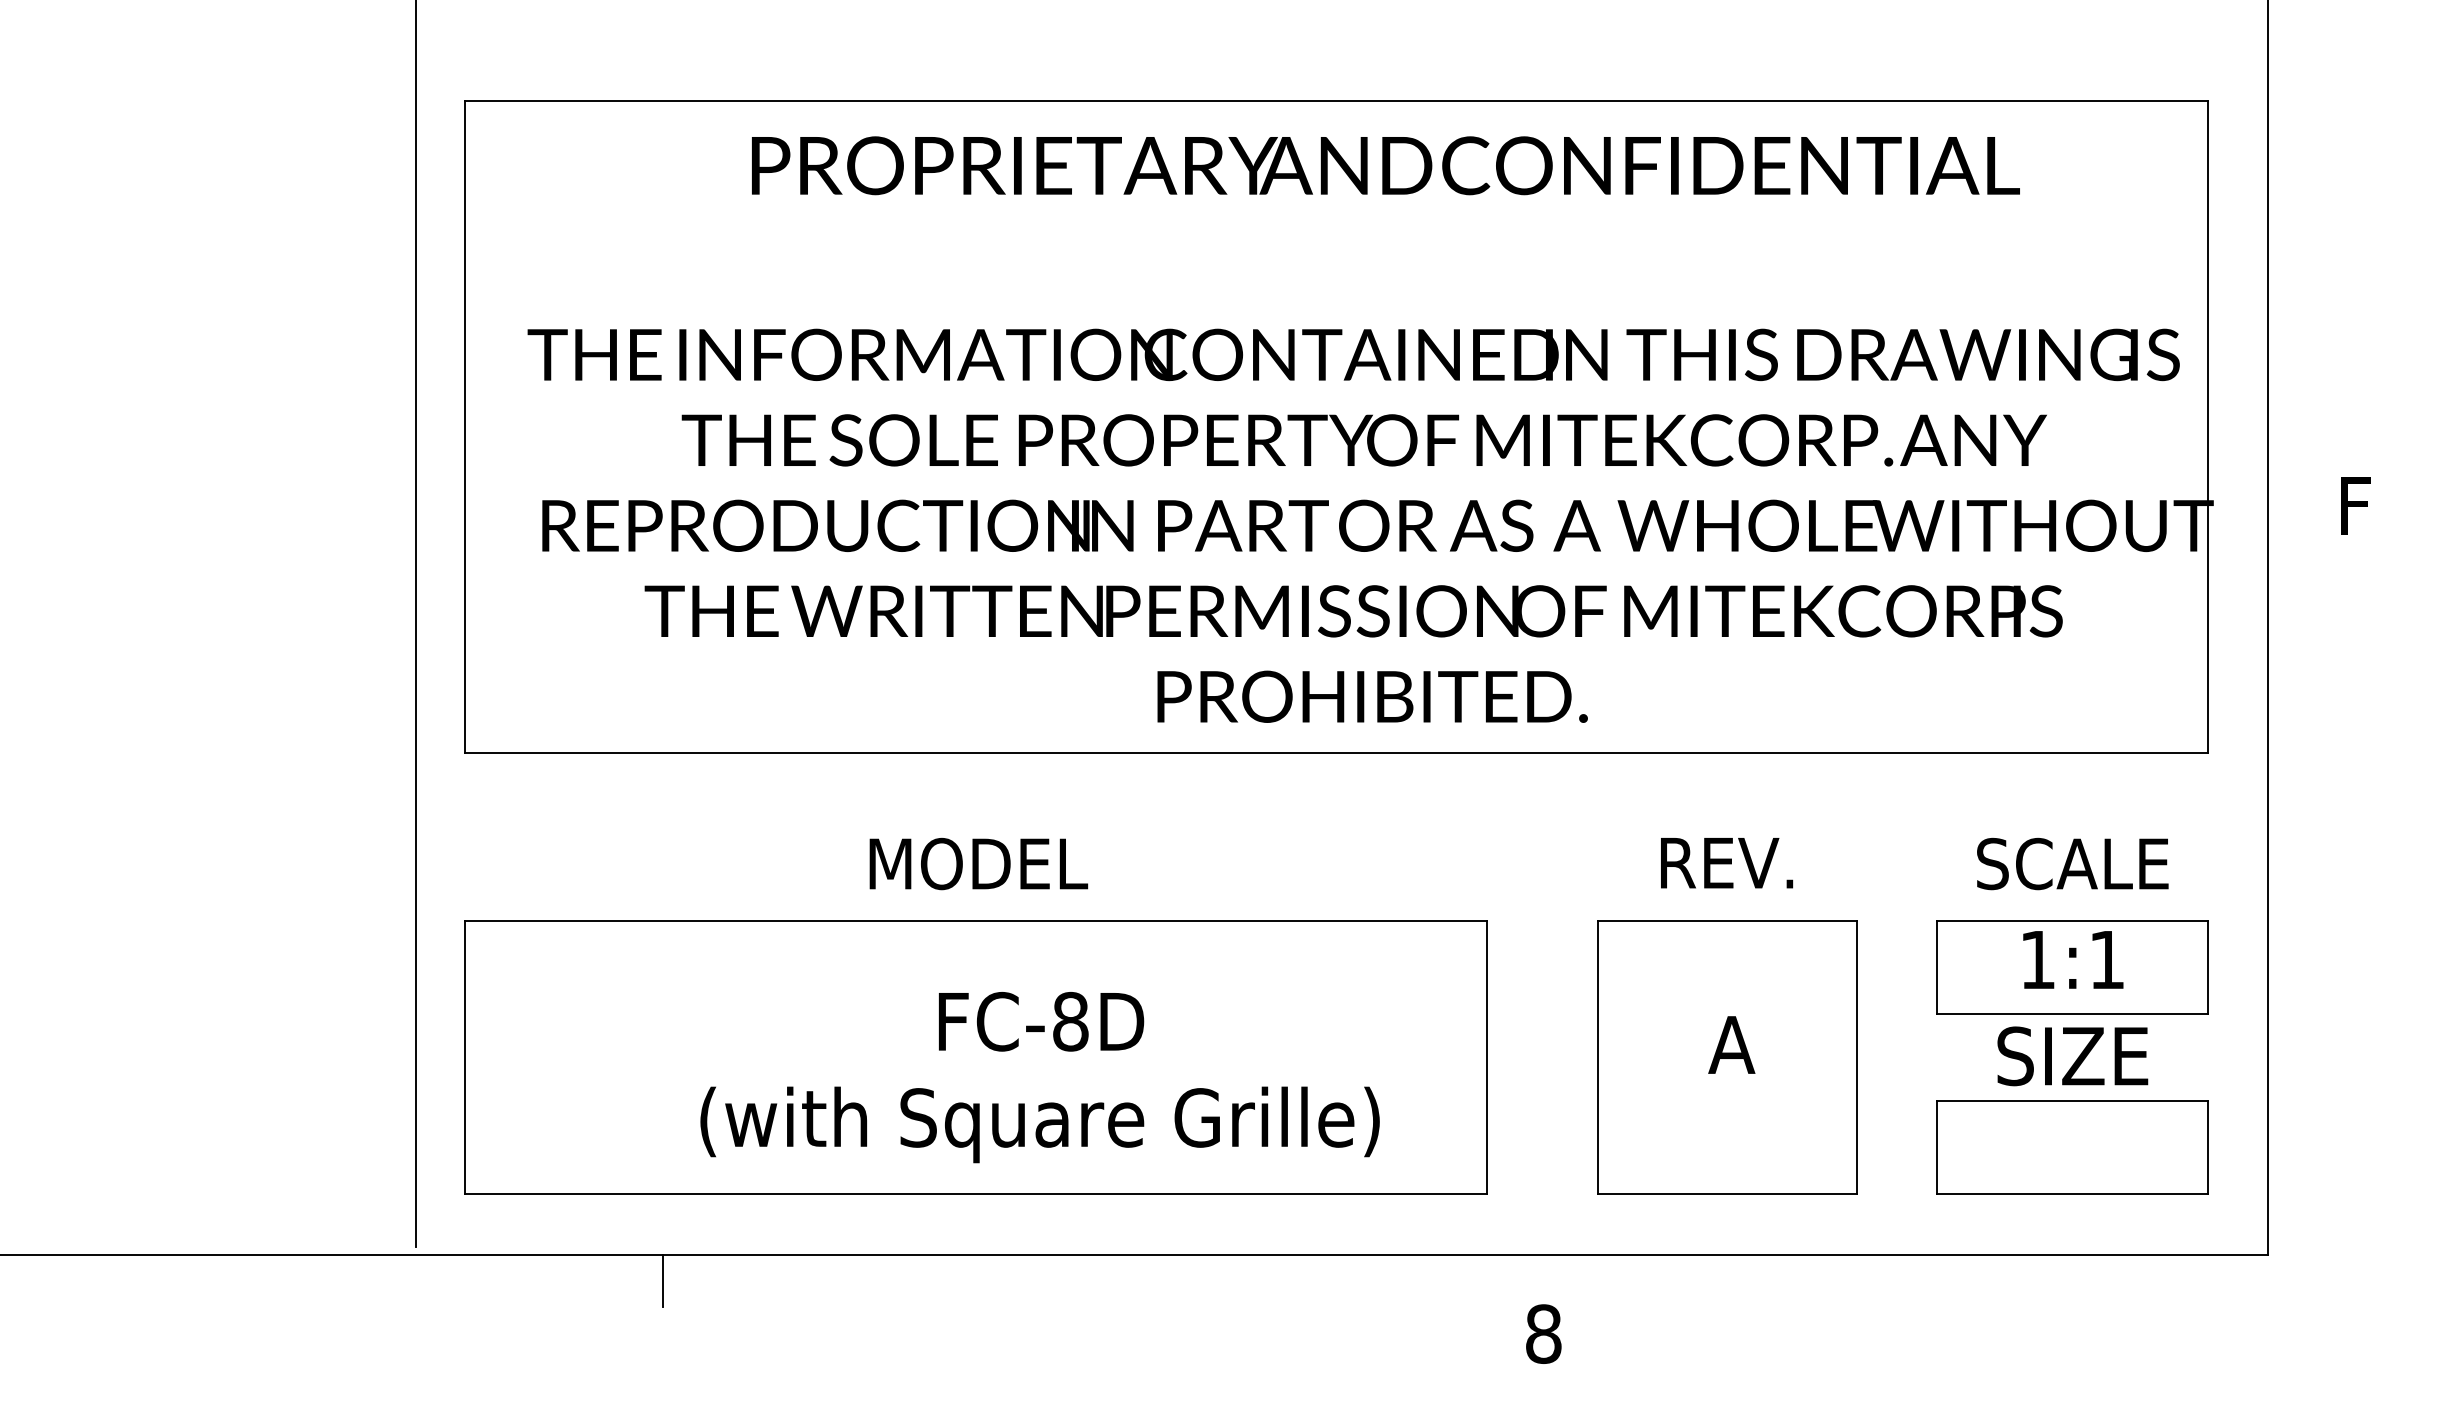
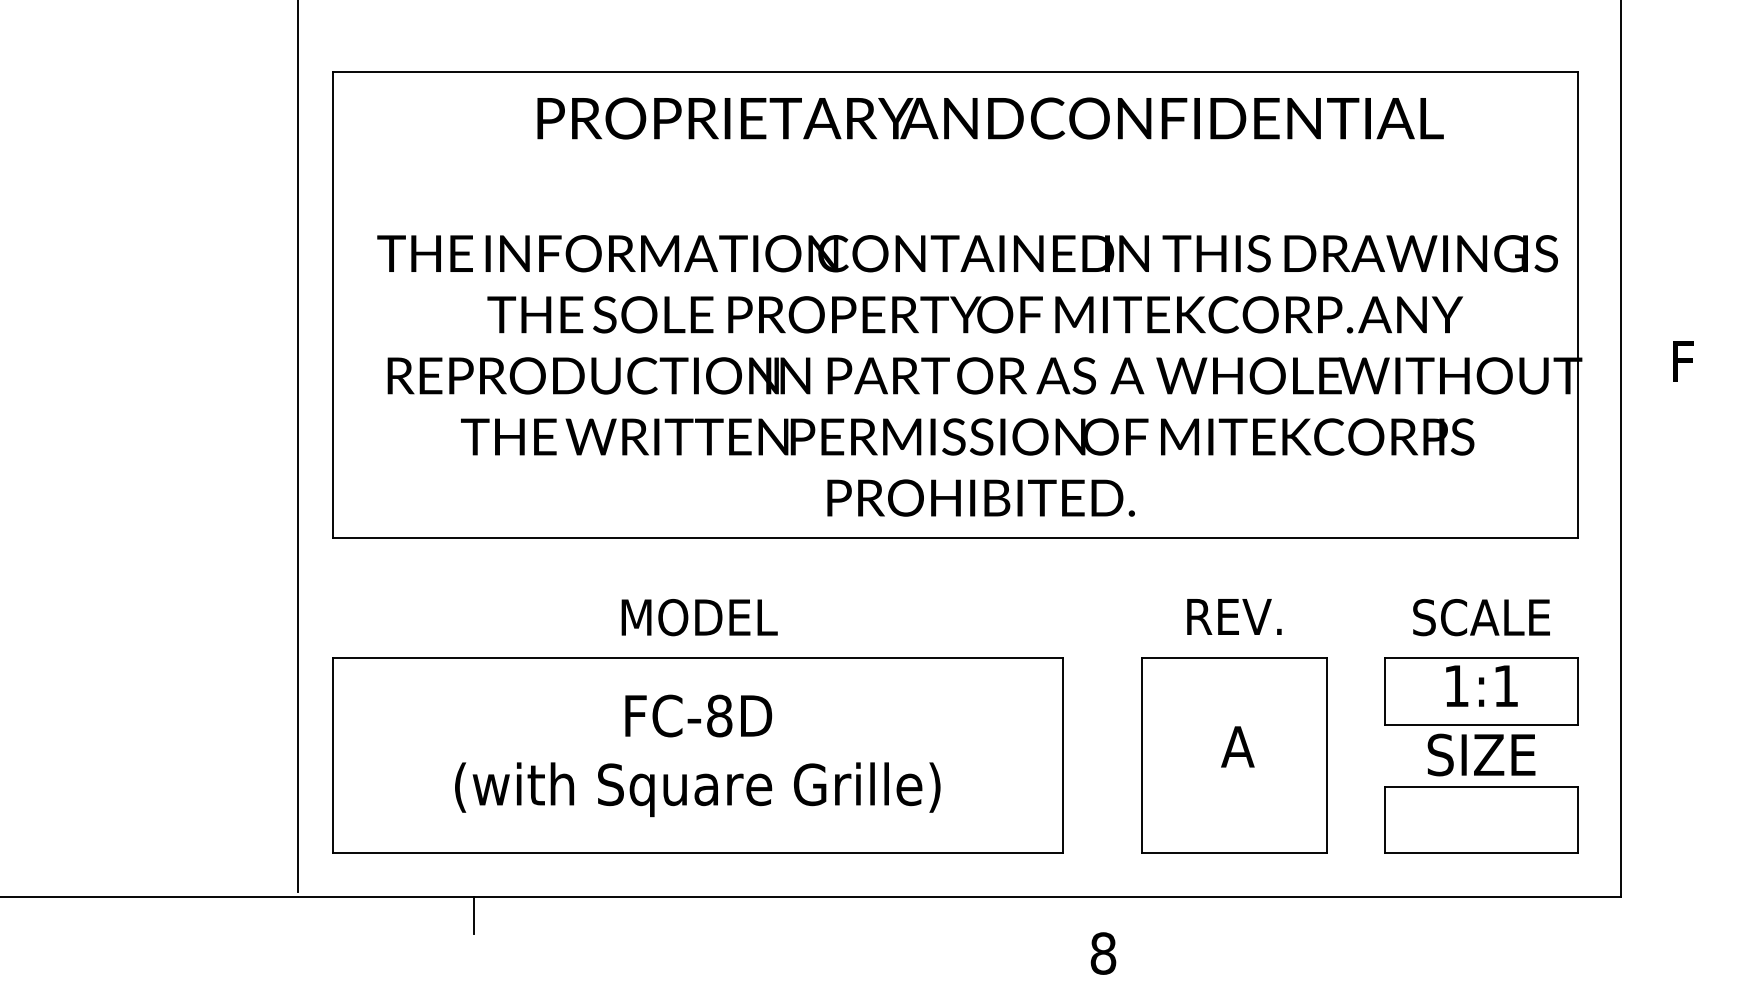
text: (1039, 1077) -> (697, 755), moved

